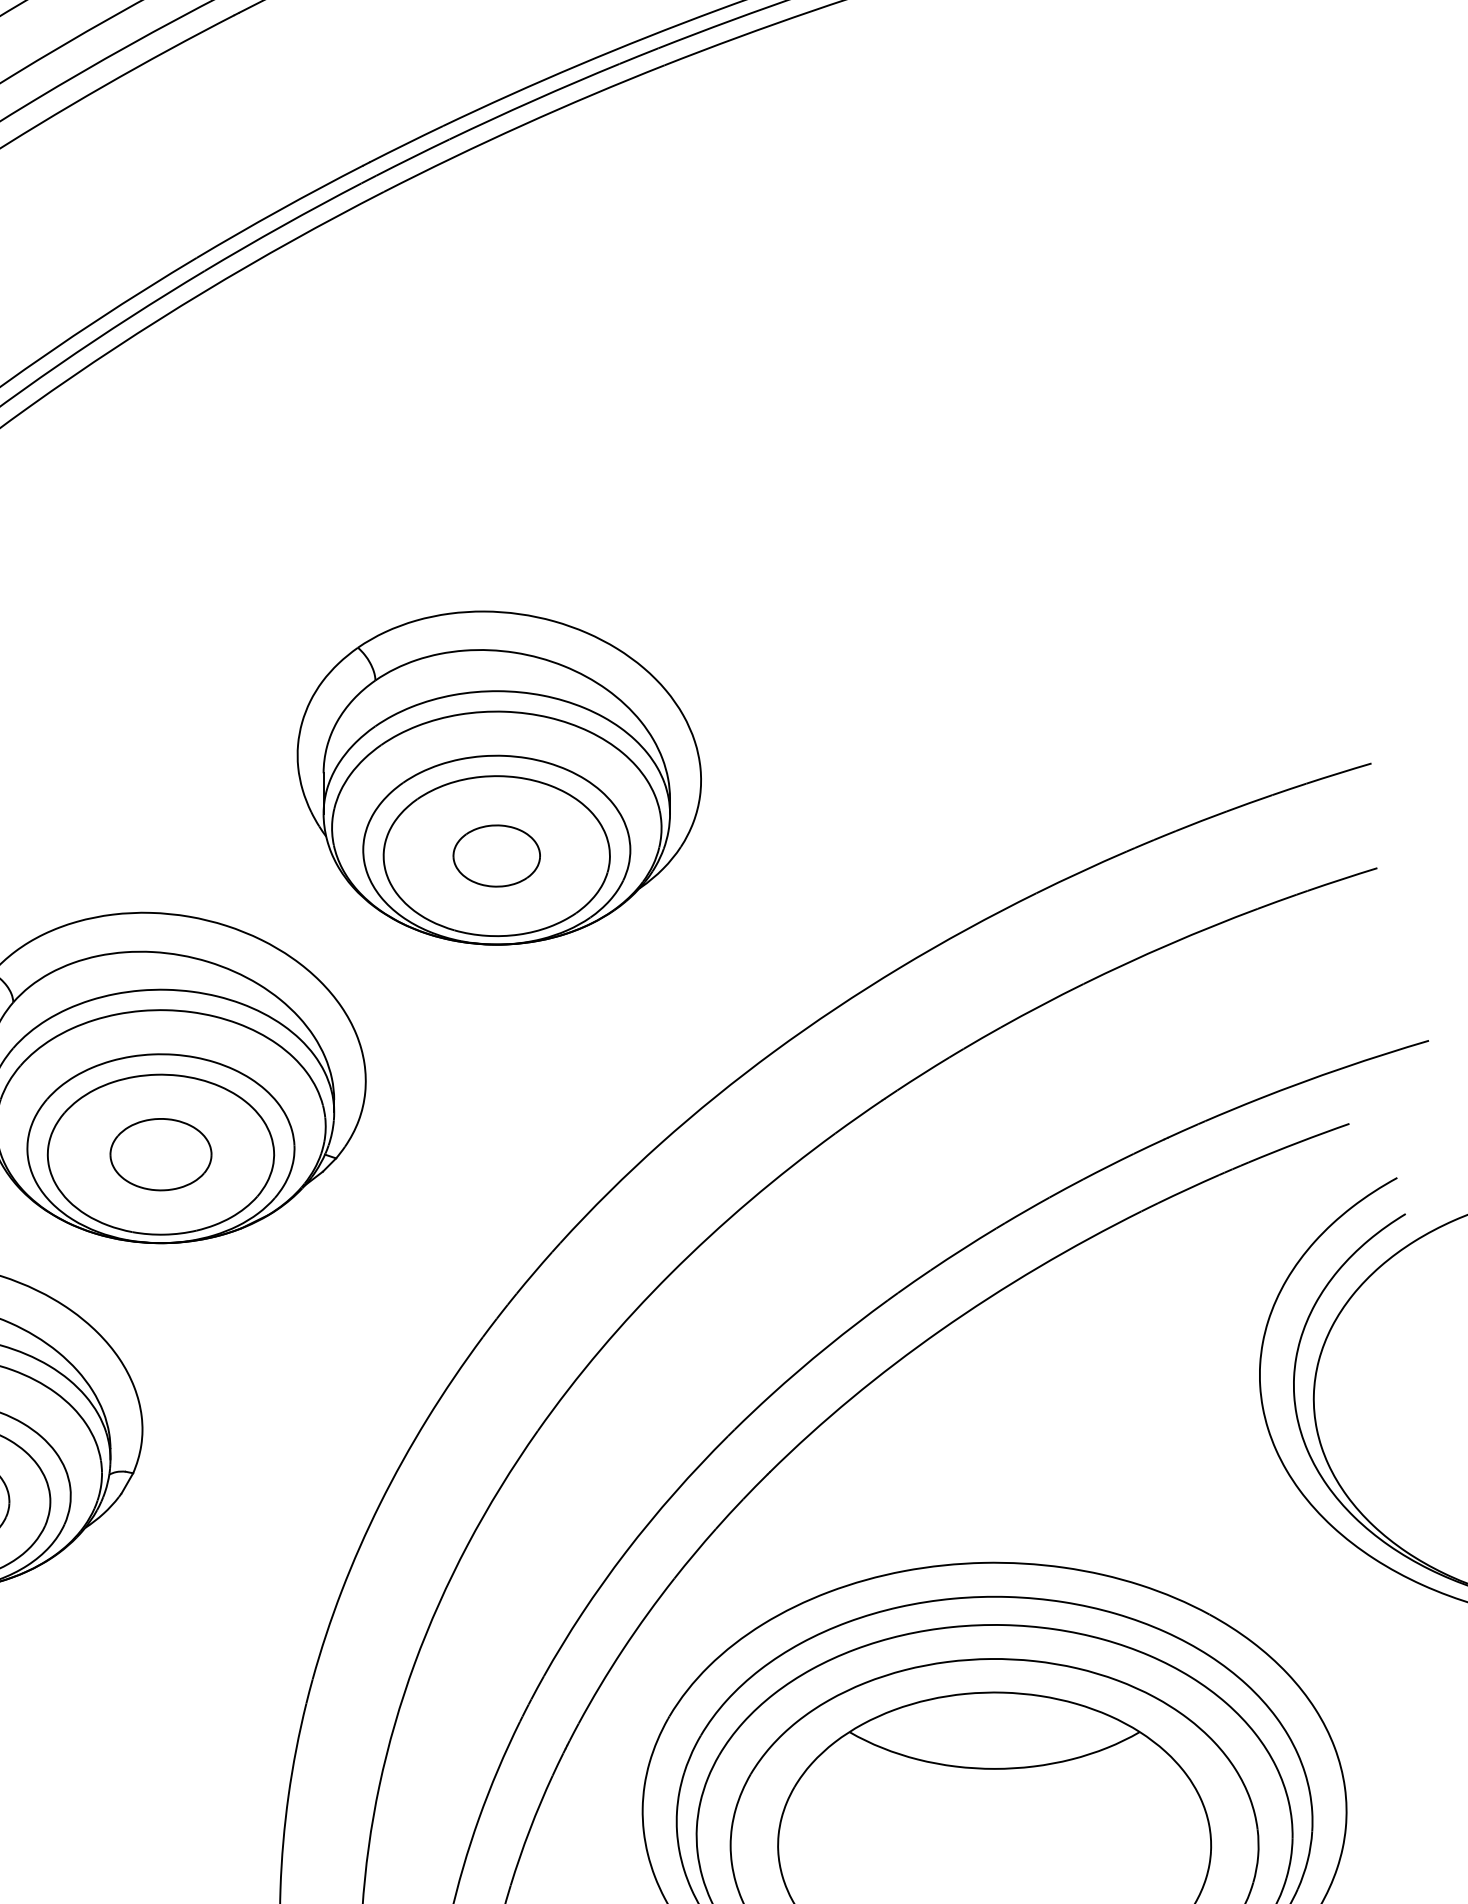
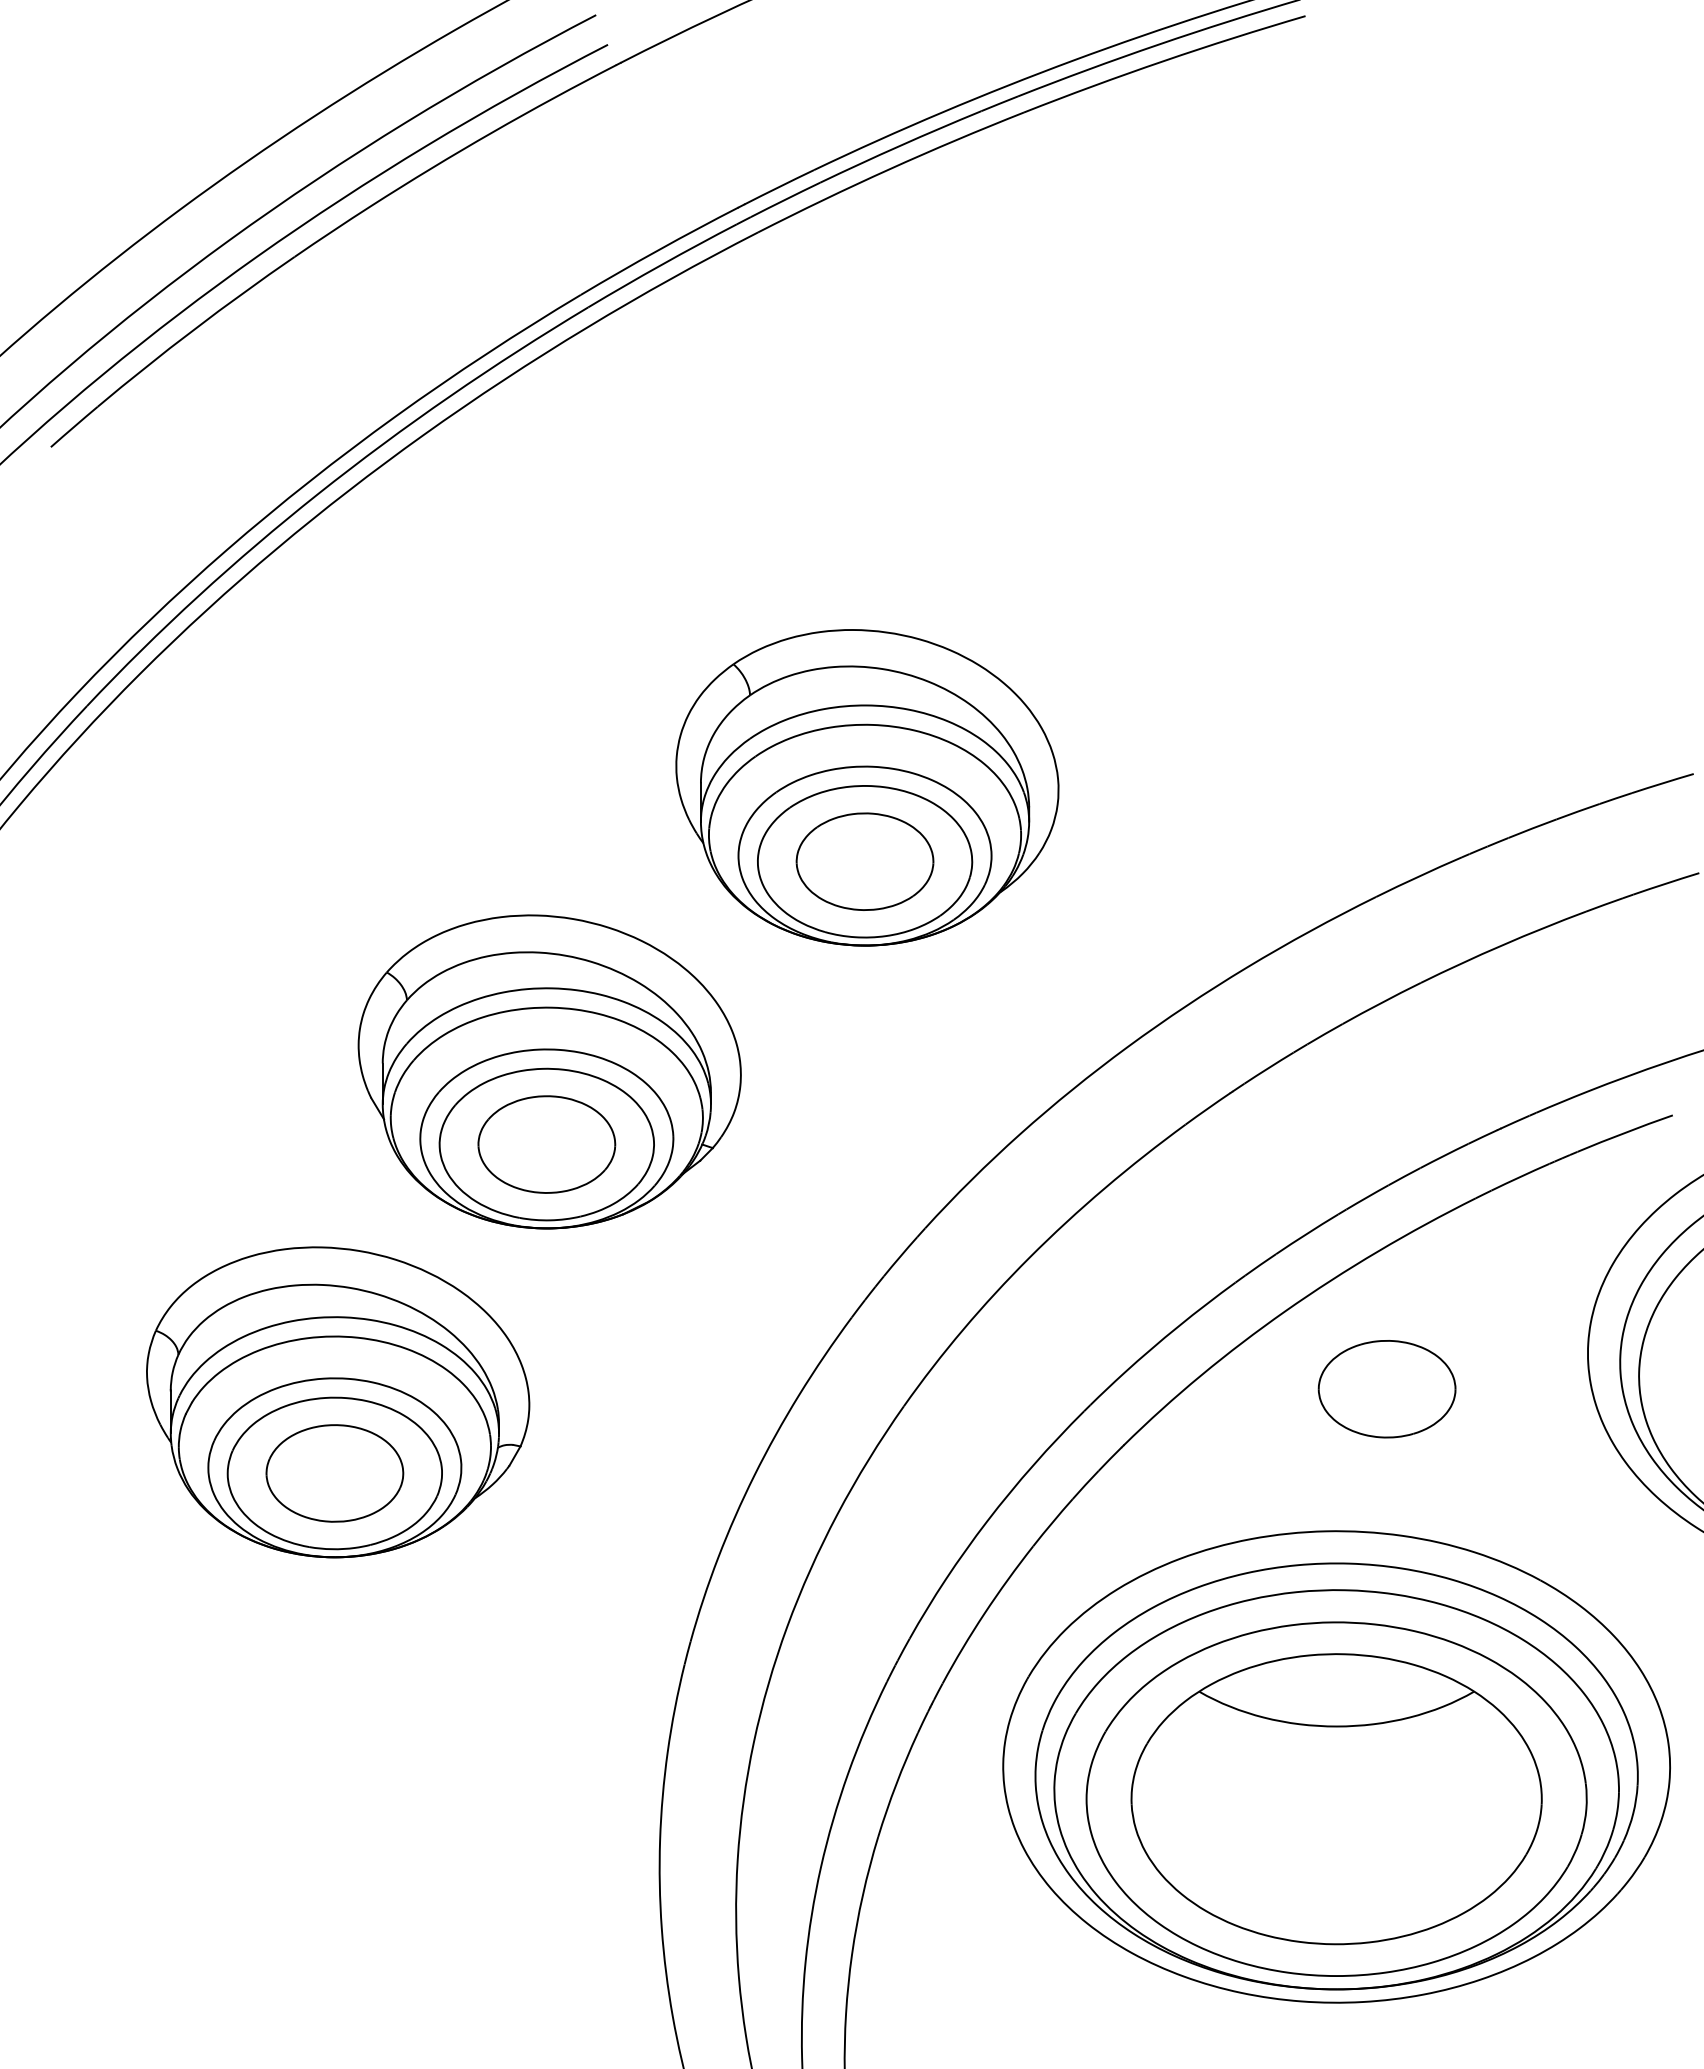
part: (496, 855) -> (864, 861), size x1.67
part: (160, 1154) -> (546, 1144), size x1.43
part: (1047, 1413) -> (1386, 1389), added

